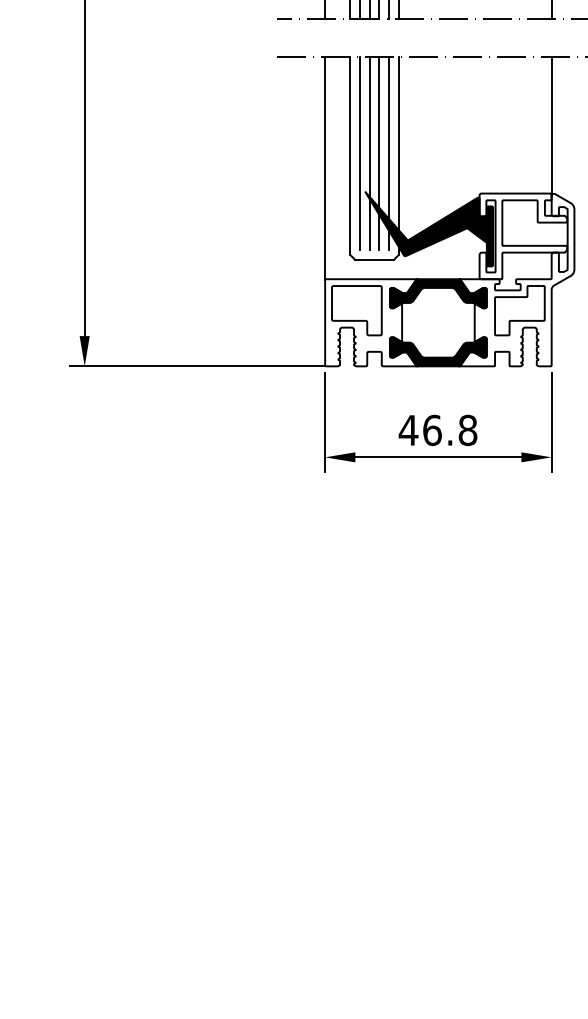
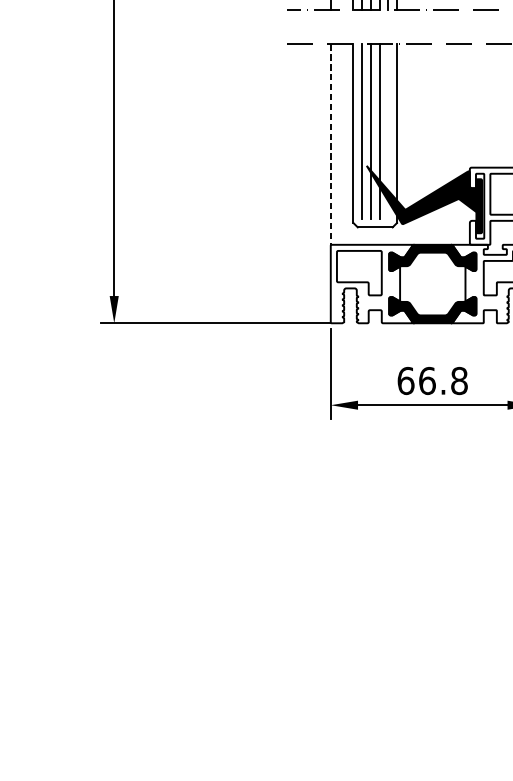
line: (389, 153) -> (388, 131), removed
line: (325, 168) -> (331, 145), solid -> dashed
text: (408, 430) -> (405, 381), 46.8 -> 66.8

